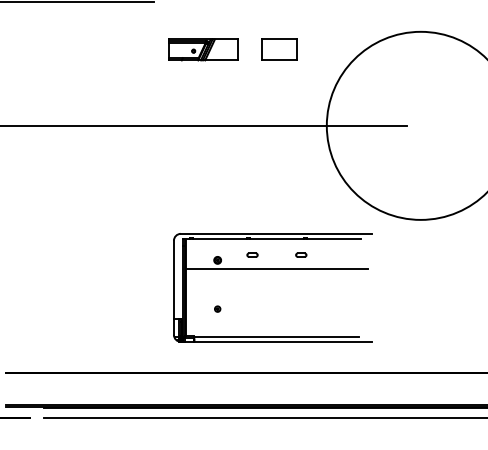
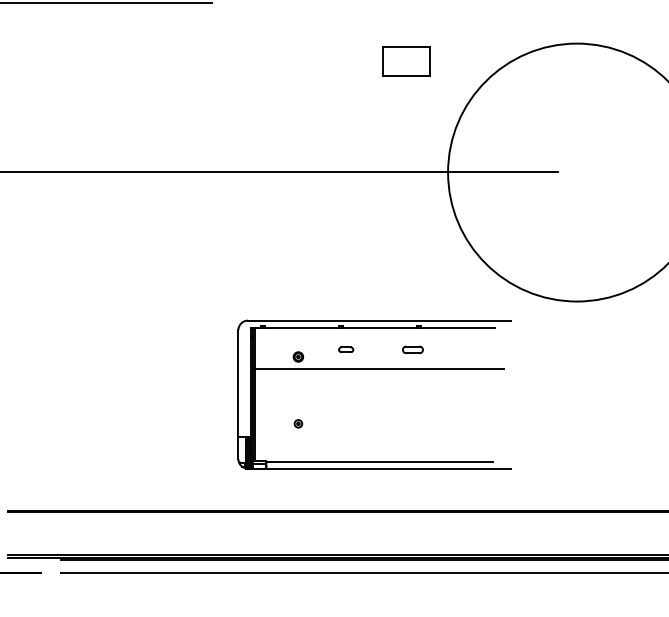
part: (203, 49) -> (278, 67), removed
part: (279, 49) -> (406, 60), moved
part: (301, 254) -> (413, 348), size x1.4

